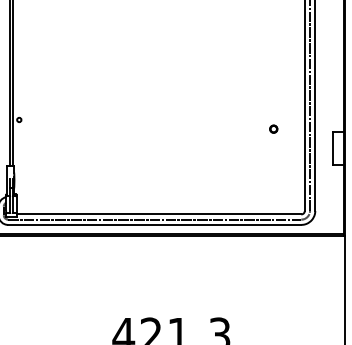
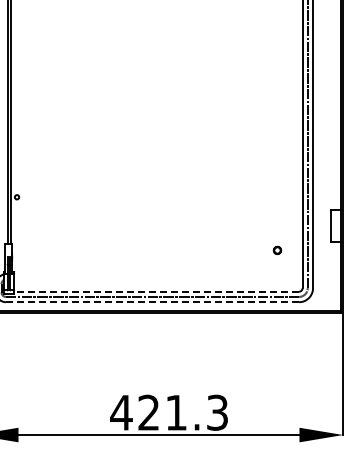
part: (273, 129) -> (277, 250), moved
line: (158, 214) -> (156, 291), solid -> dashed
line: (154, 225) -> (152, 302), solid -> dashed

